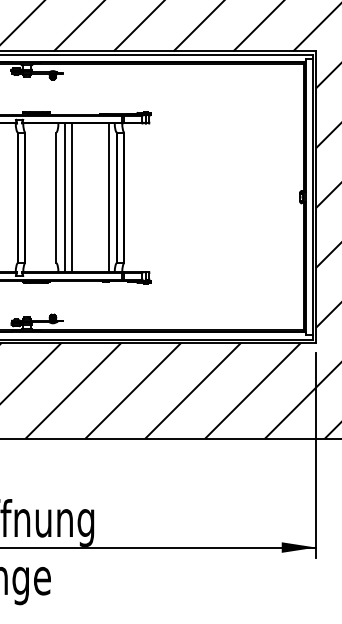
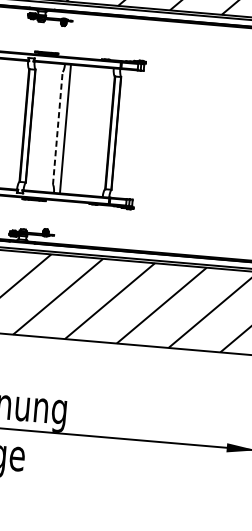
line: (56, 197) -> (57, 128), solid -> dashed
line: (72, 197) -> (71, 129), removed
line: (108, 197) -> (102, 131), removed

